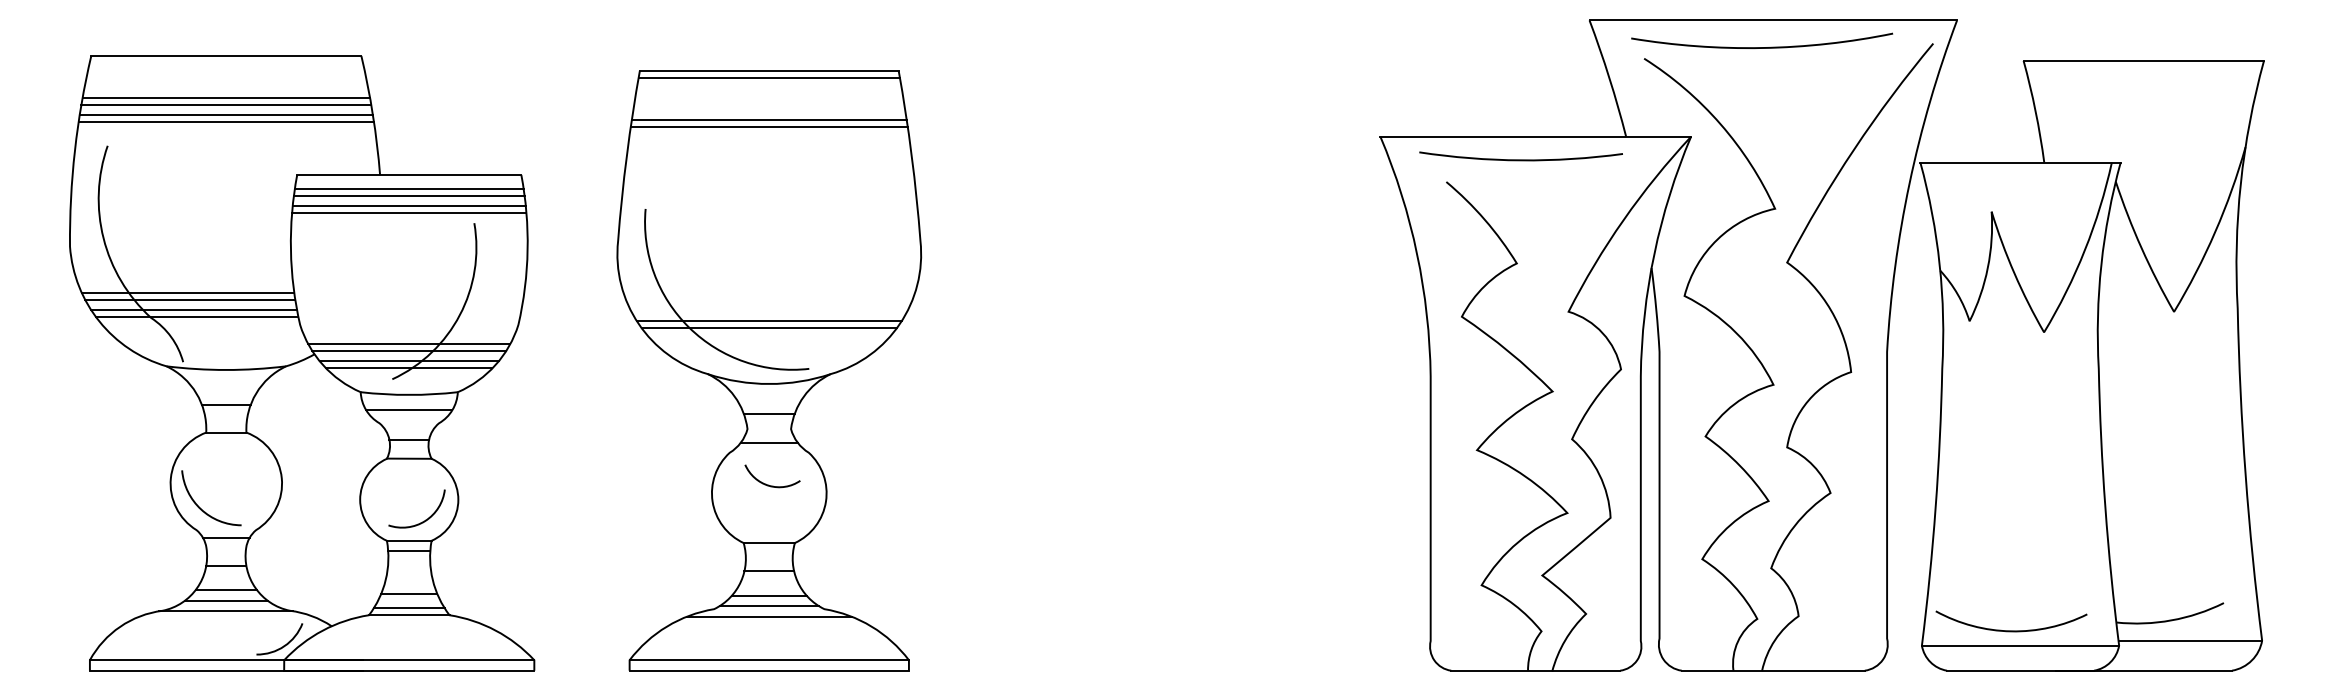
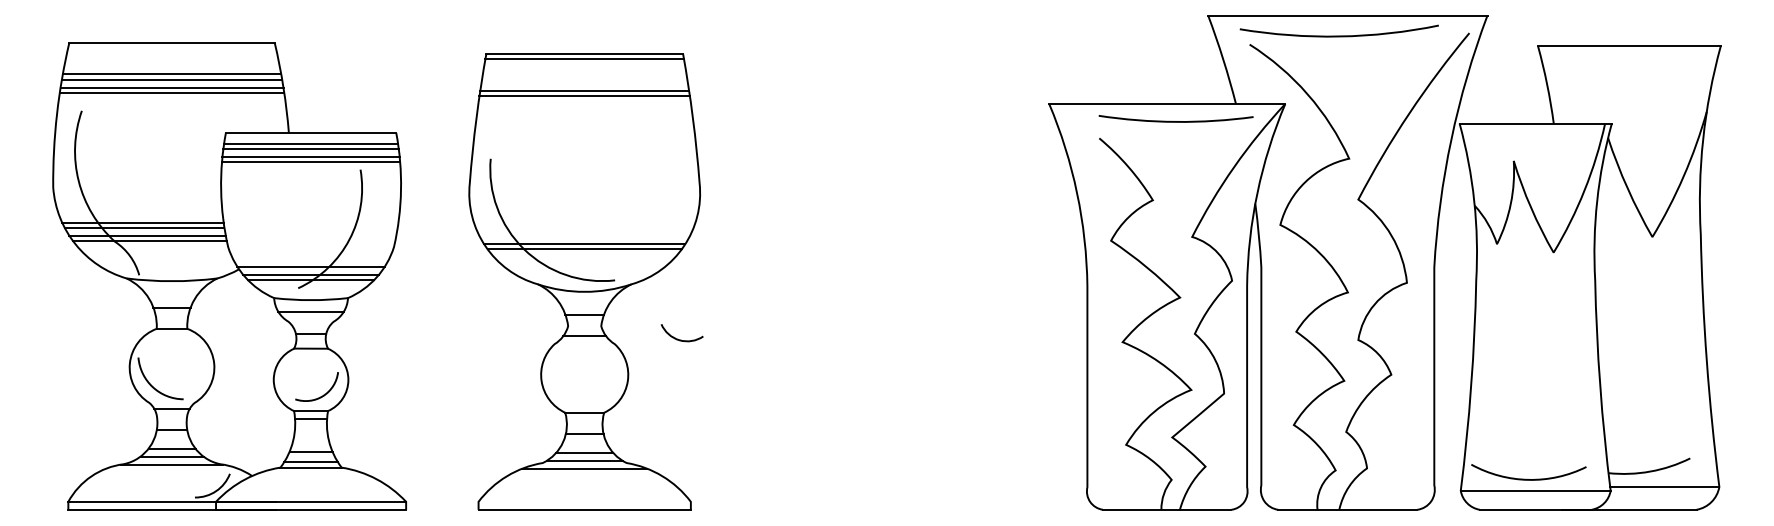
arc: (1520, 159) -> (1175, 121), moved
line: (408, 344) -> (310, 261), removed
arc: (771, 484) -> (681, 339), moved
line: (769, 659) -> (584, 501), removed

